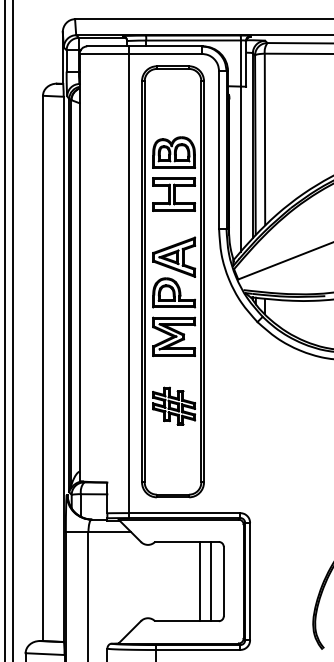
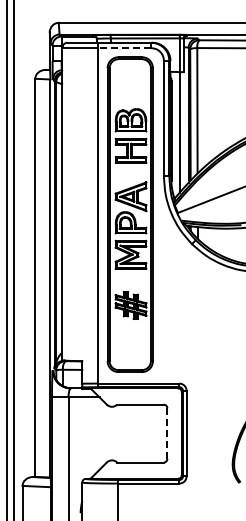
line: (165, 54) -> (124, 48), solid -> dashed
line: (200, 581) -> (150, 433), removed
line: (211, 581) -> (158, 433), removed
line: (223, 581) -> (167, 433), solid -> dashed

